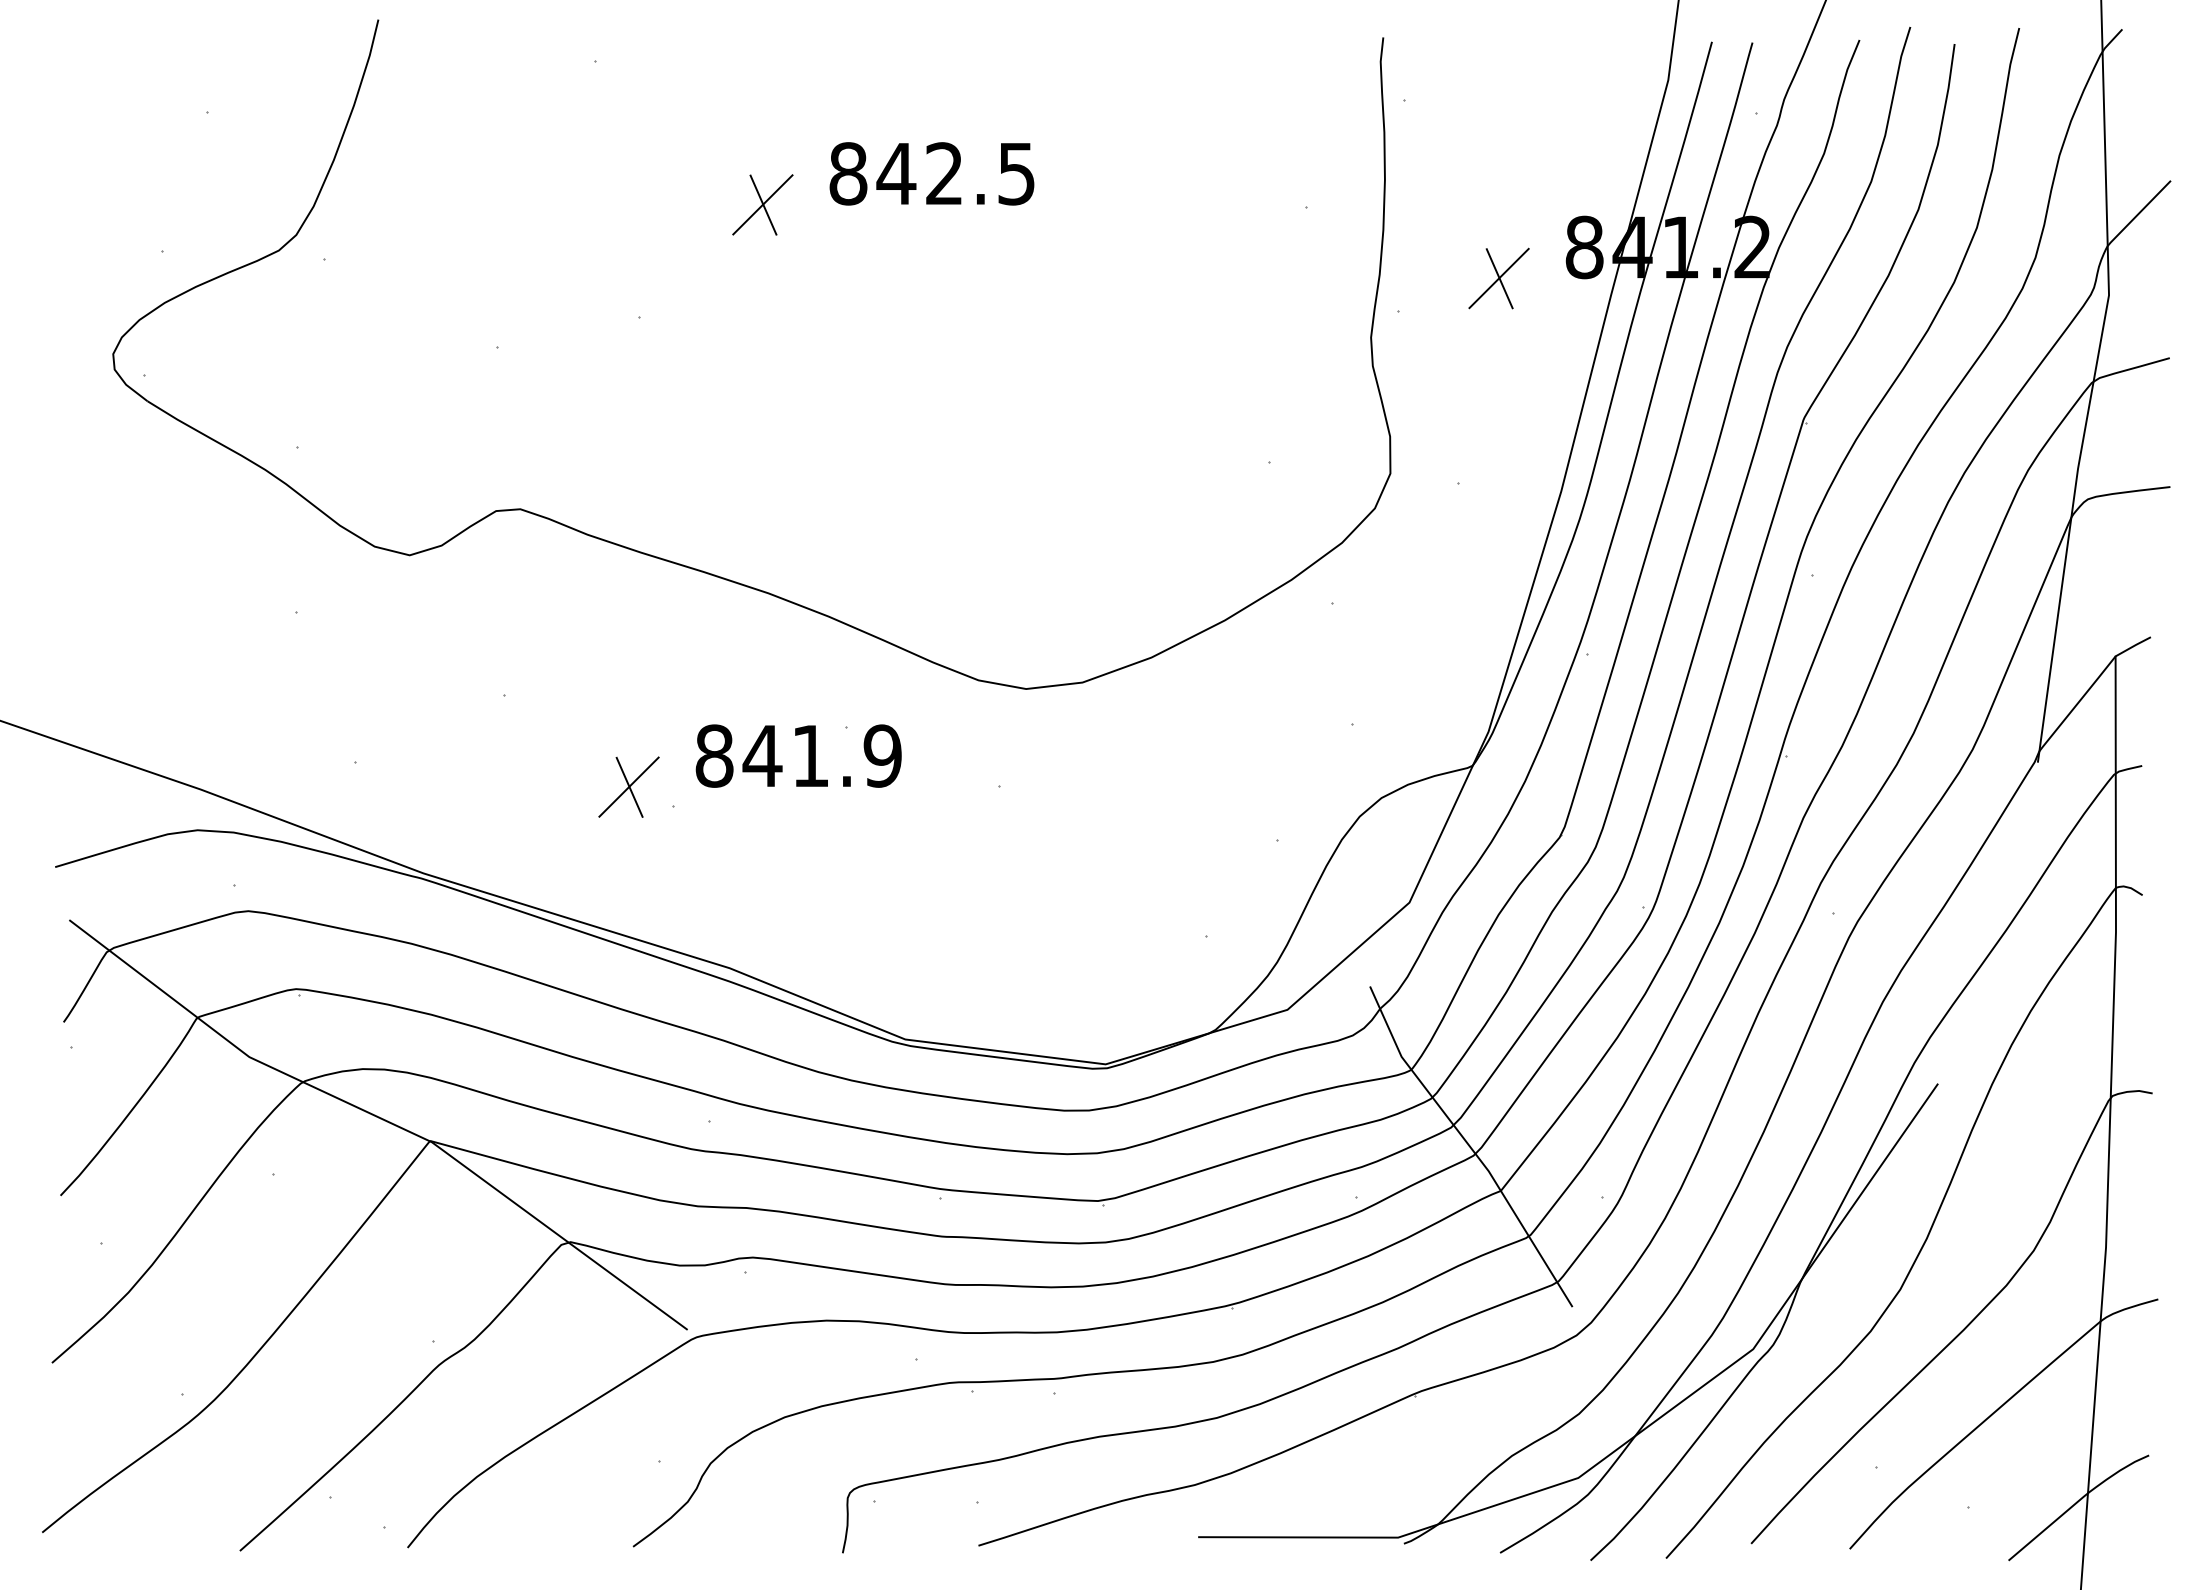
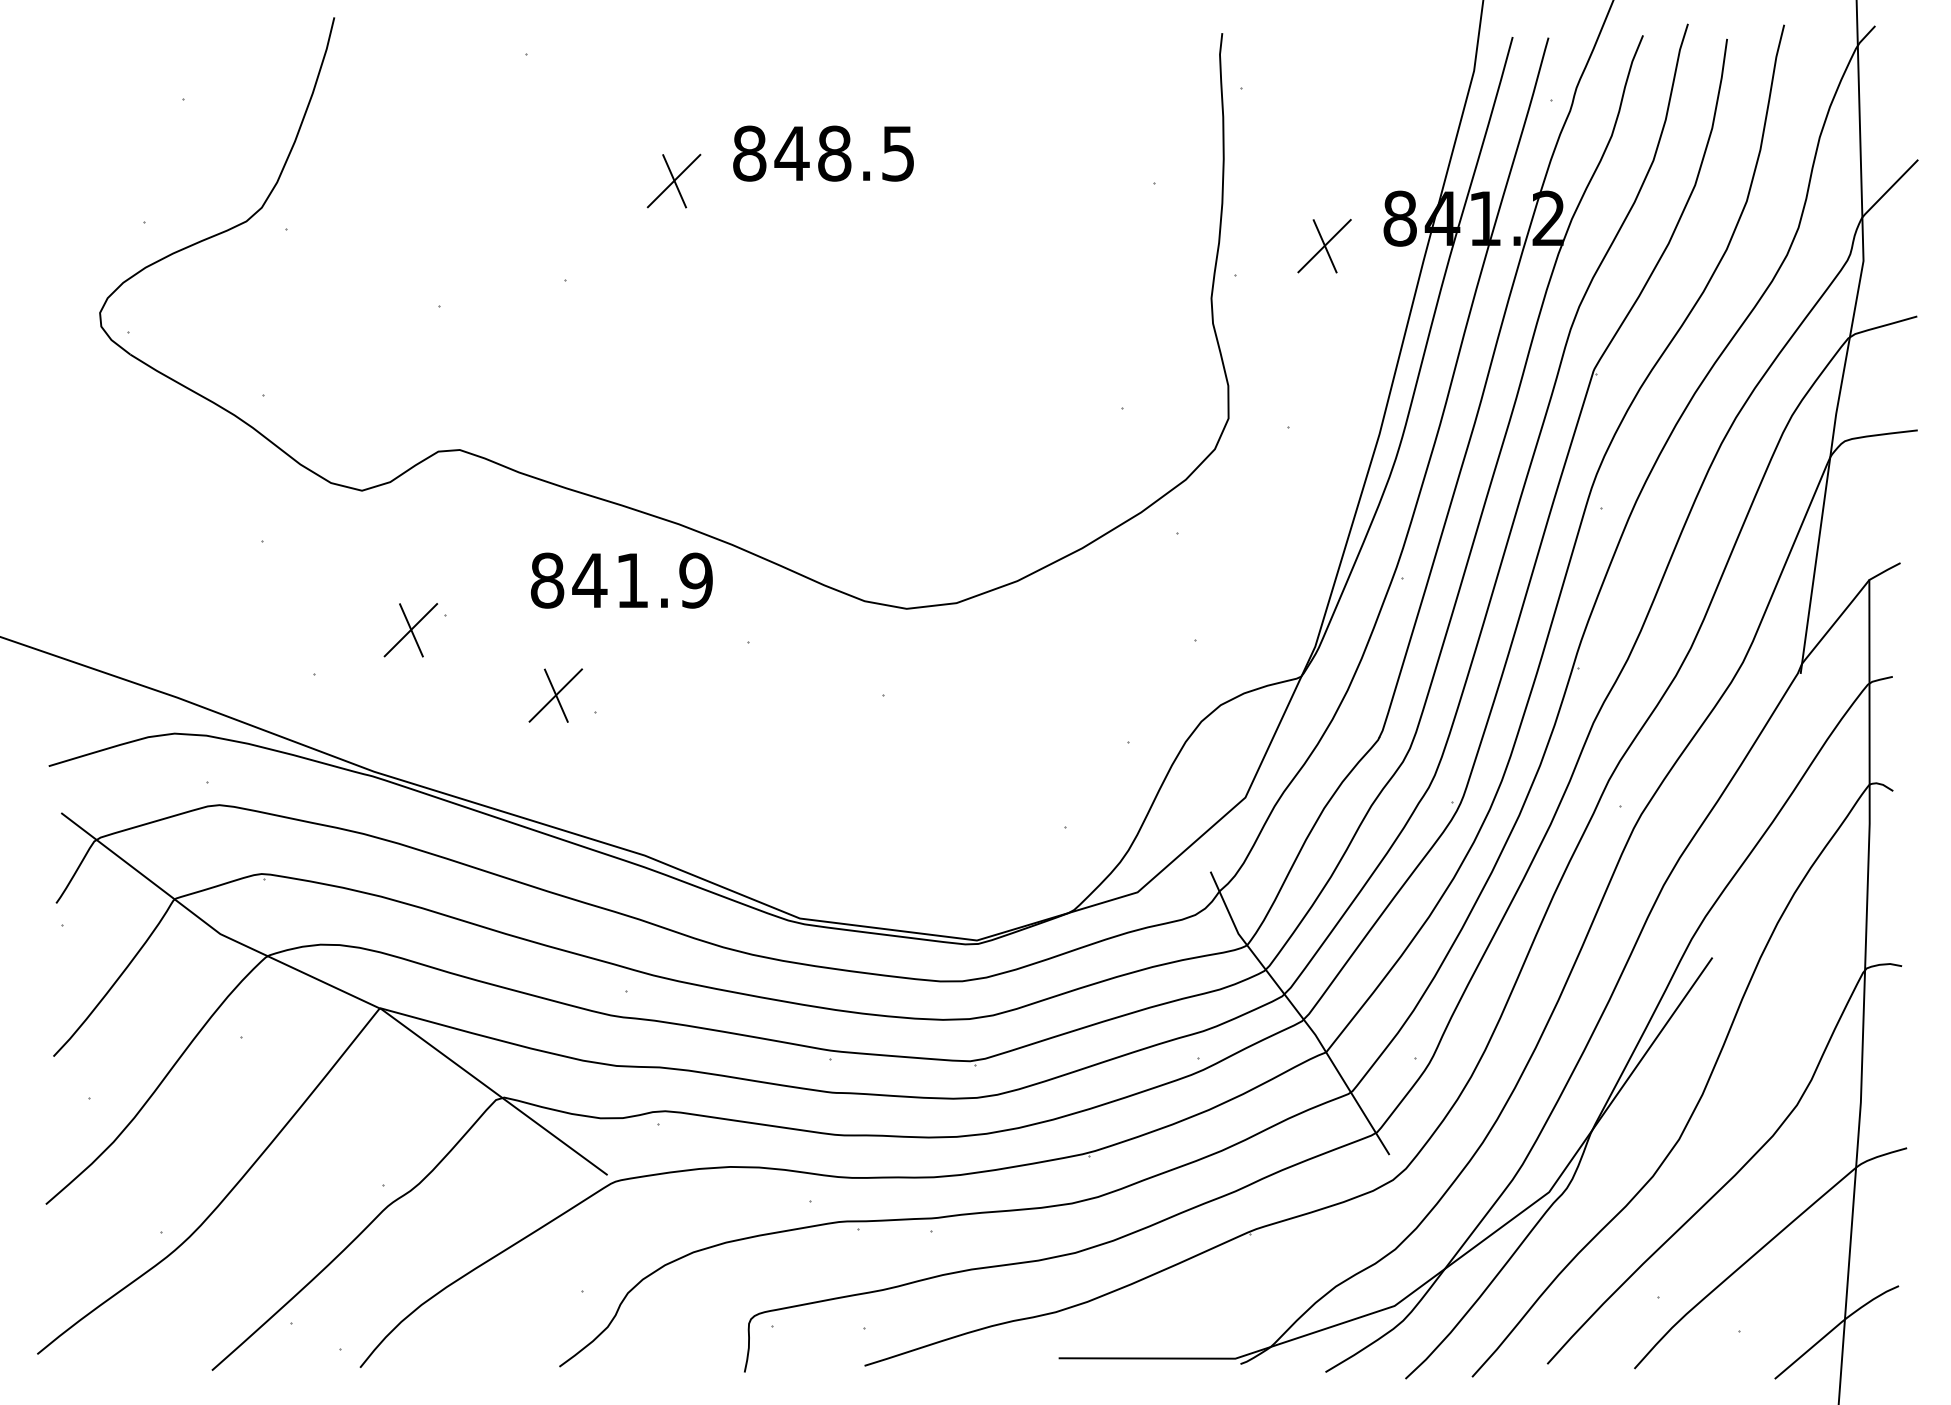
text: (944, 173) -> (834, 153), 842.5 -> 848.5
part: (464, 712) -> (410, 629), added
text: (798, 755) -> (621, 580), moved

